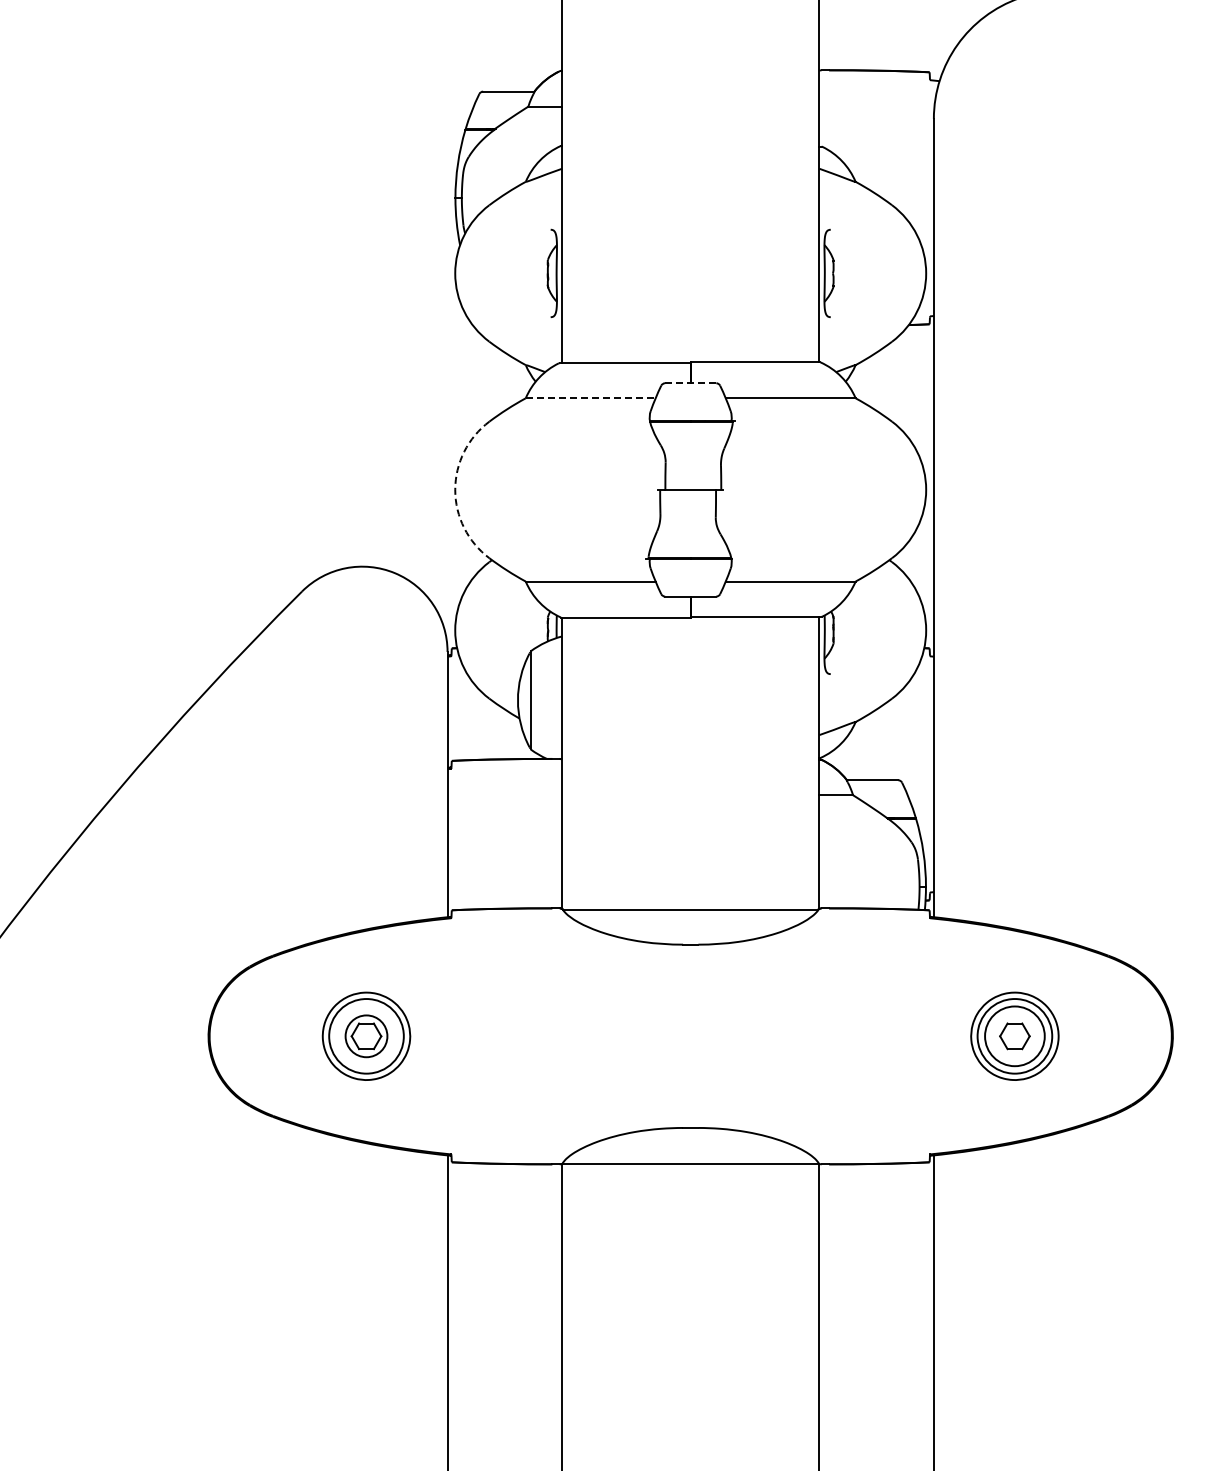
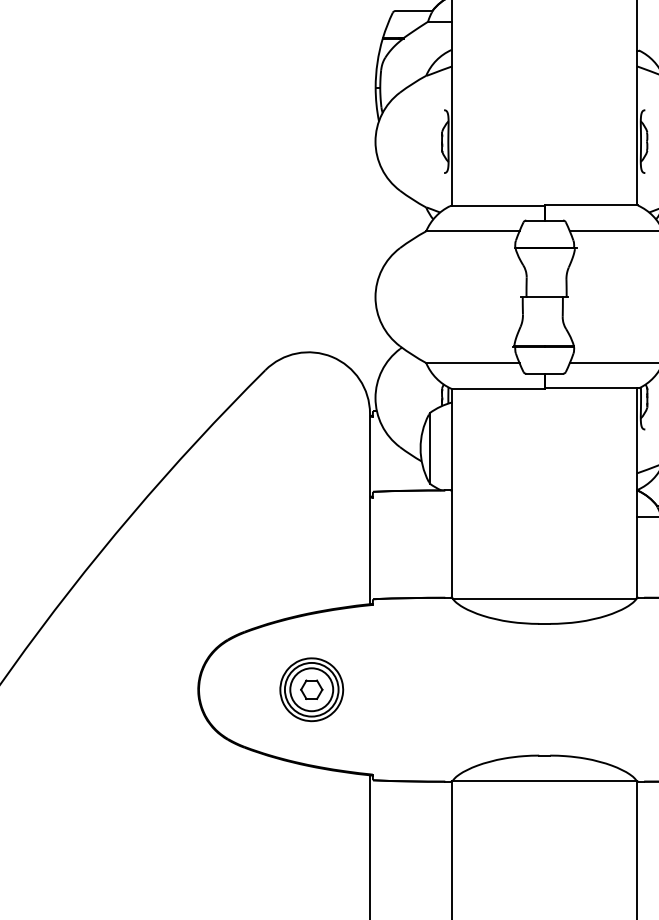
line: (690, 383) -> (544, 220), dashed -> solid
line: (590, 398) -> (472, 231), dashed -> solid
arc: (455, 489) -> (375, 296), dashed -> solid
circle: (366, 1036) -> (311, 689), size x1.43

